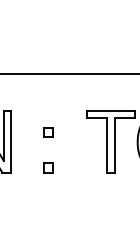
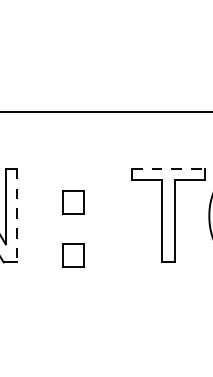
line: (111, 111) -> (169, 169), solid -> dashed
part: (48, 132) -> (73, 201), size x1.6
line: (11, 141) -> (17, 215), solid -> dashed
part: (48, 167) -> (73, 254), size x1.6

